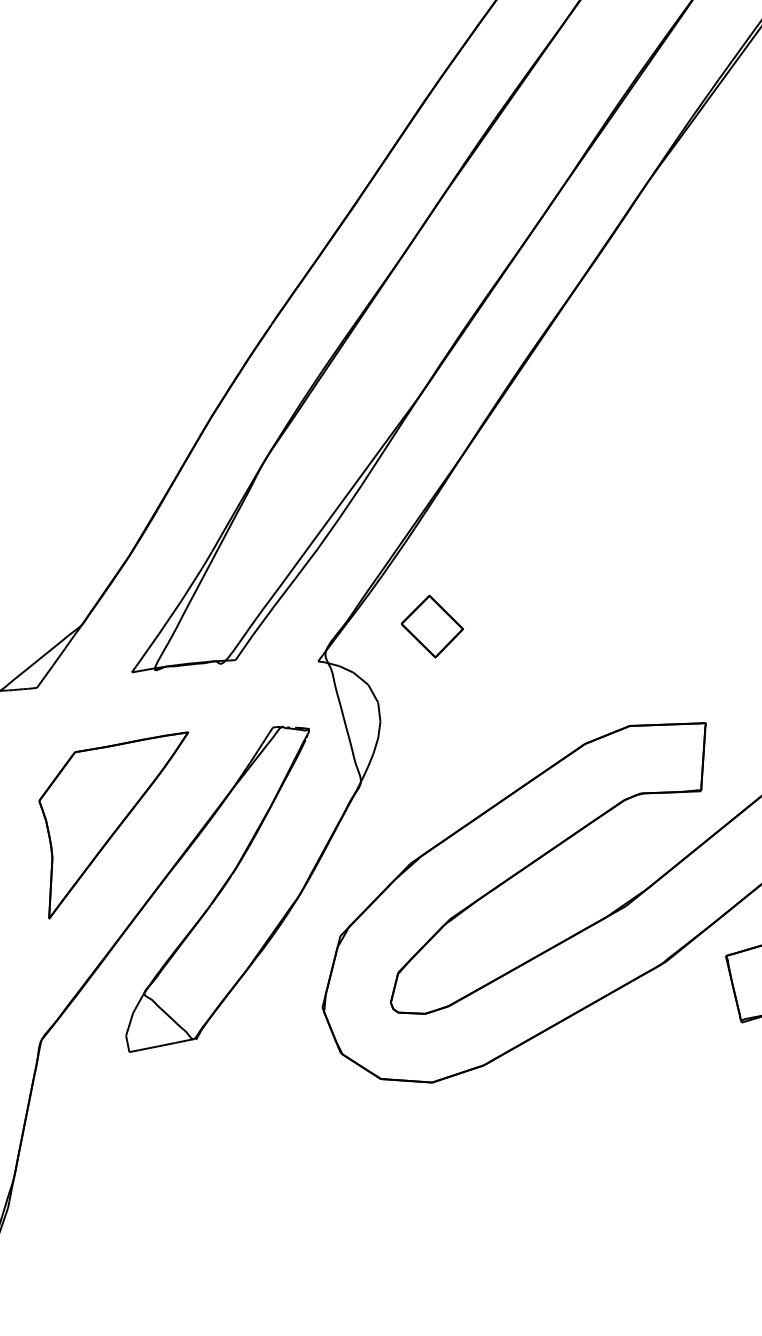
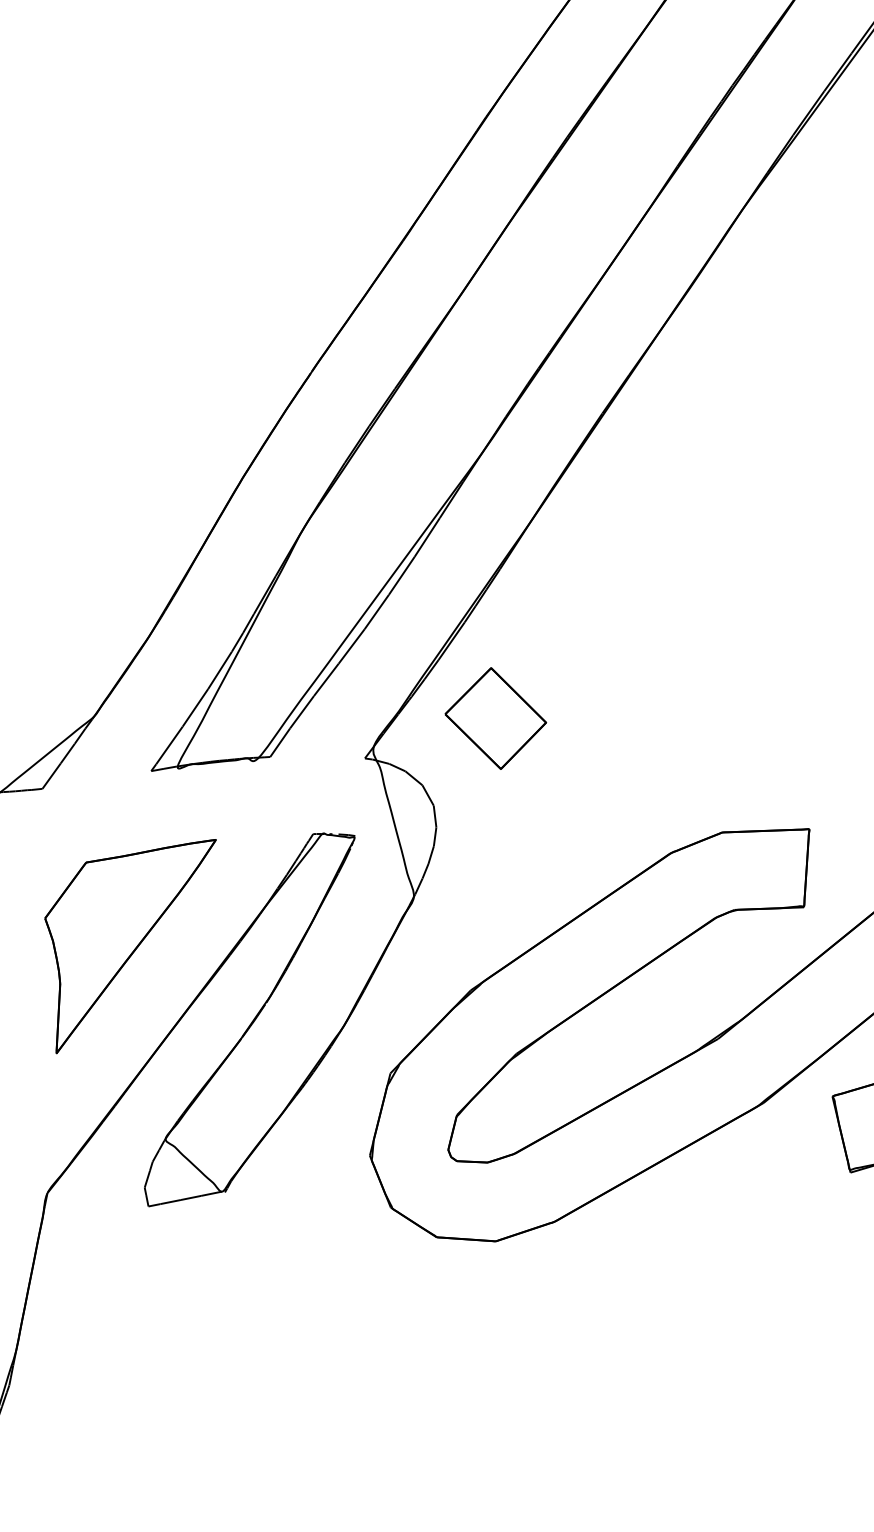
part: (432, 626) -> (495, 718), size x1.43

